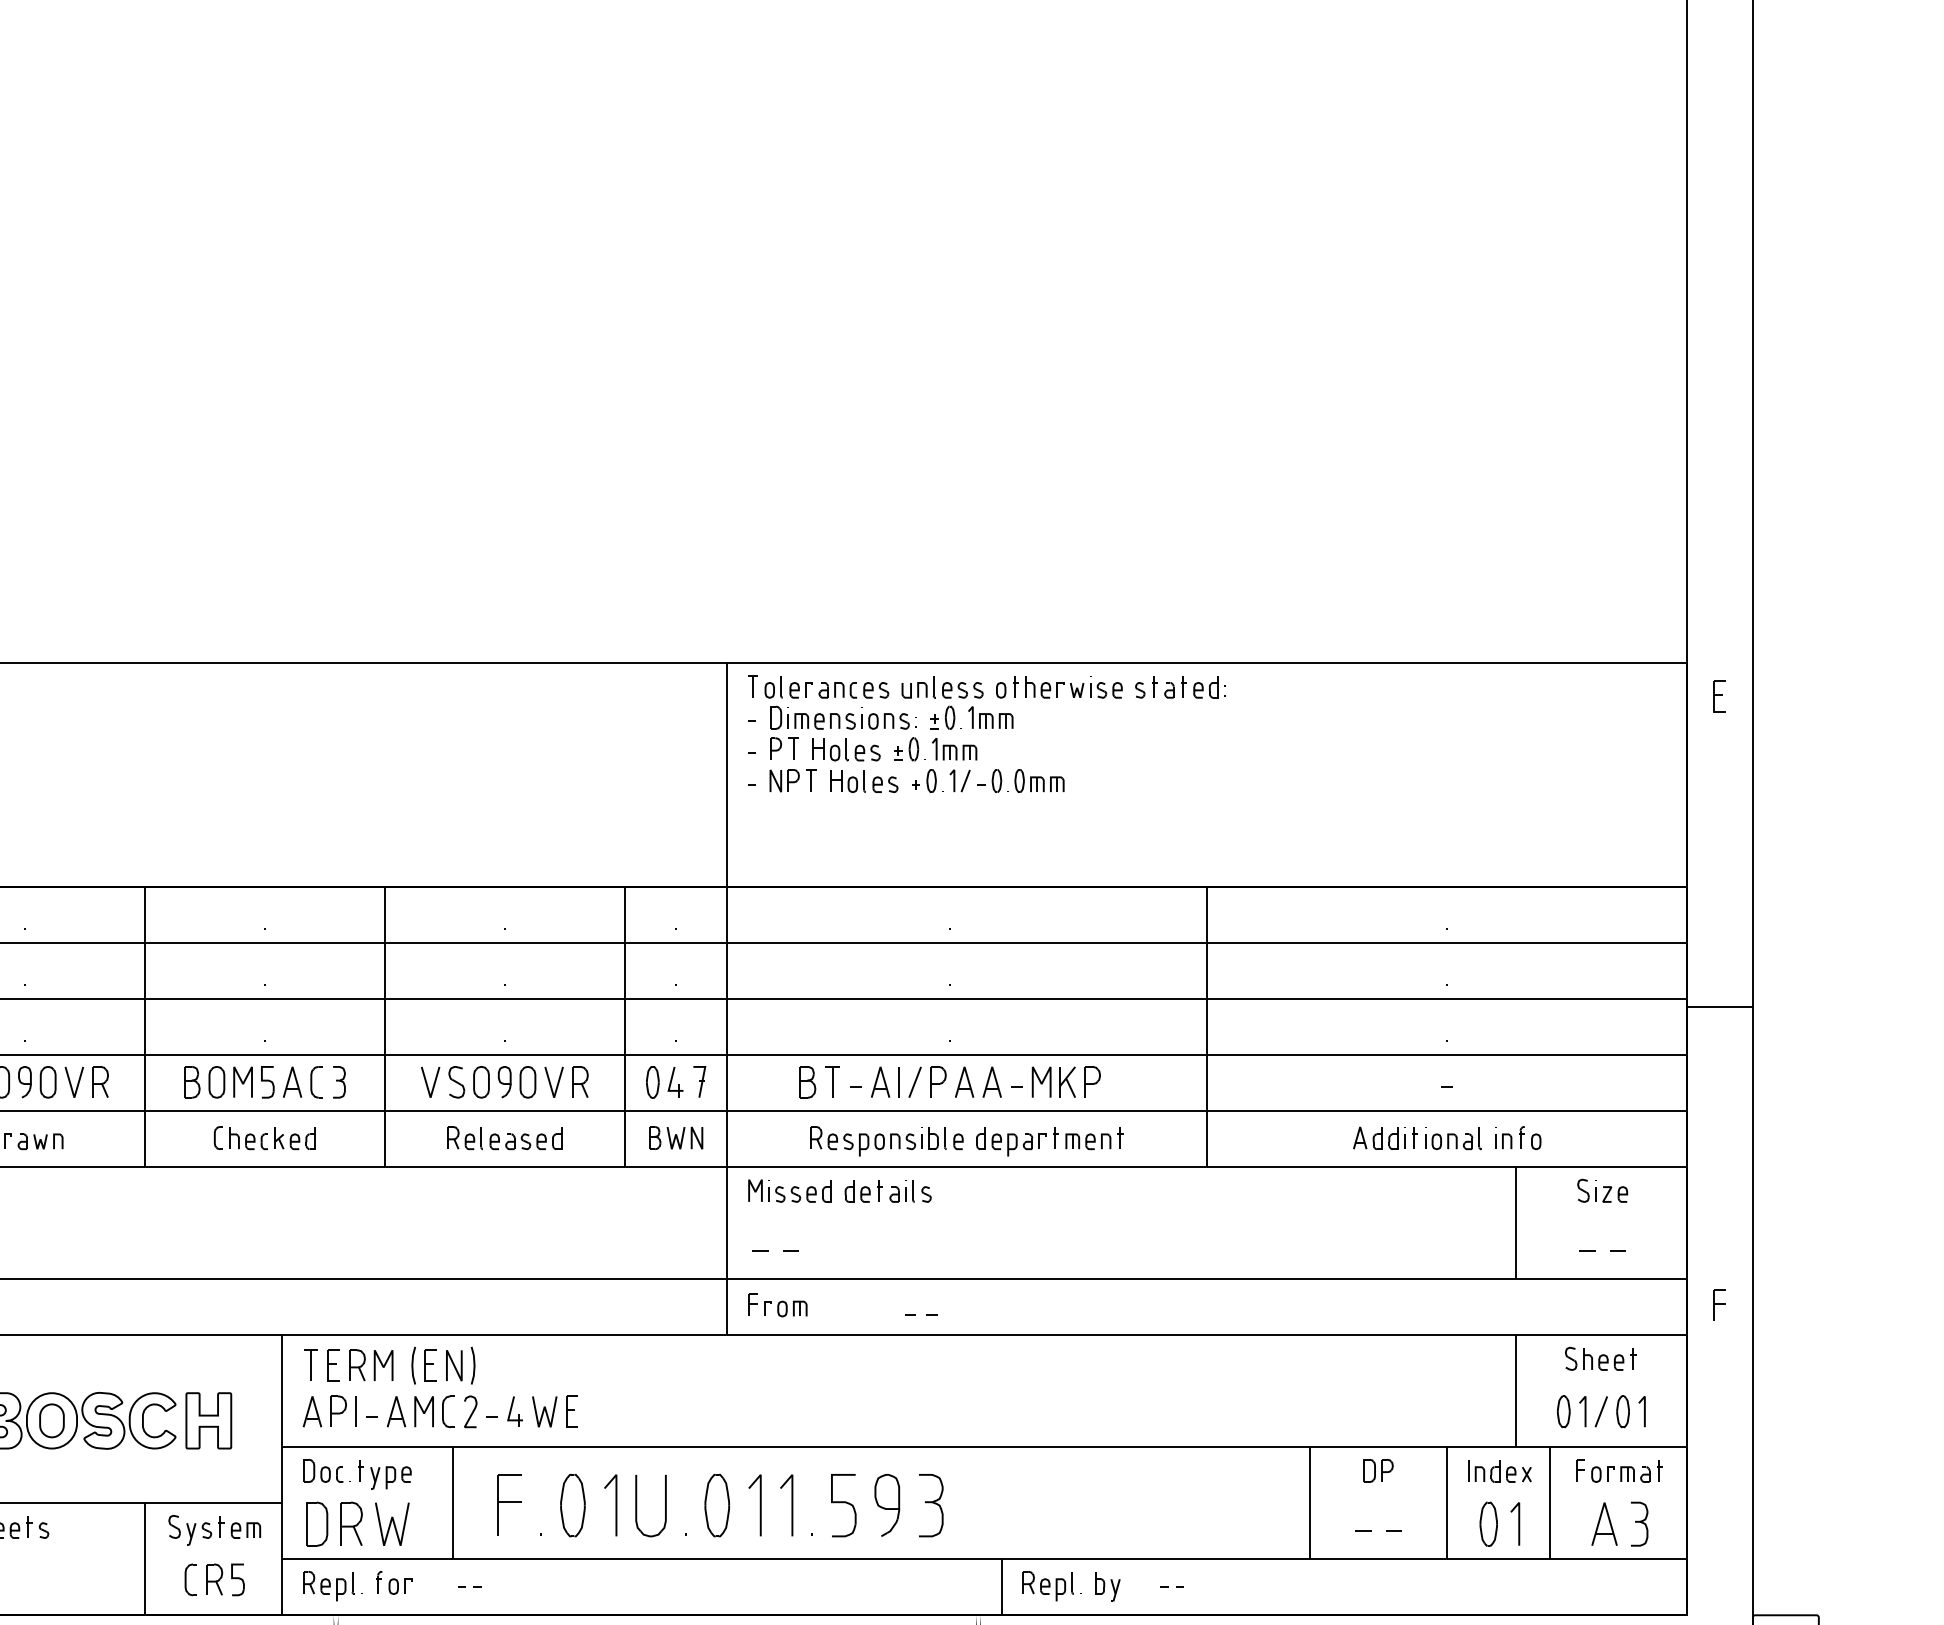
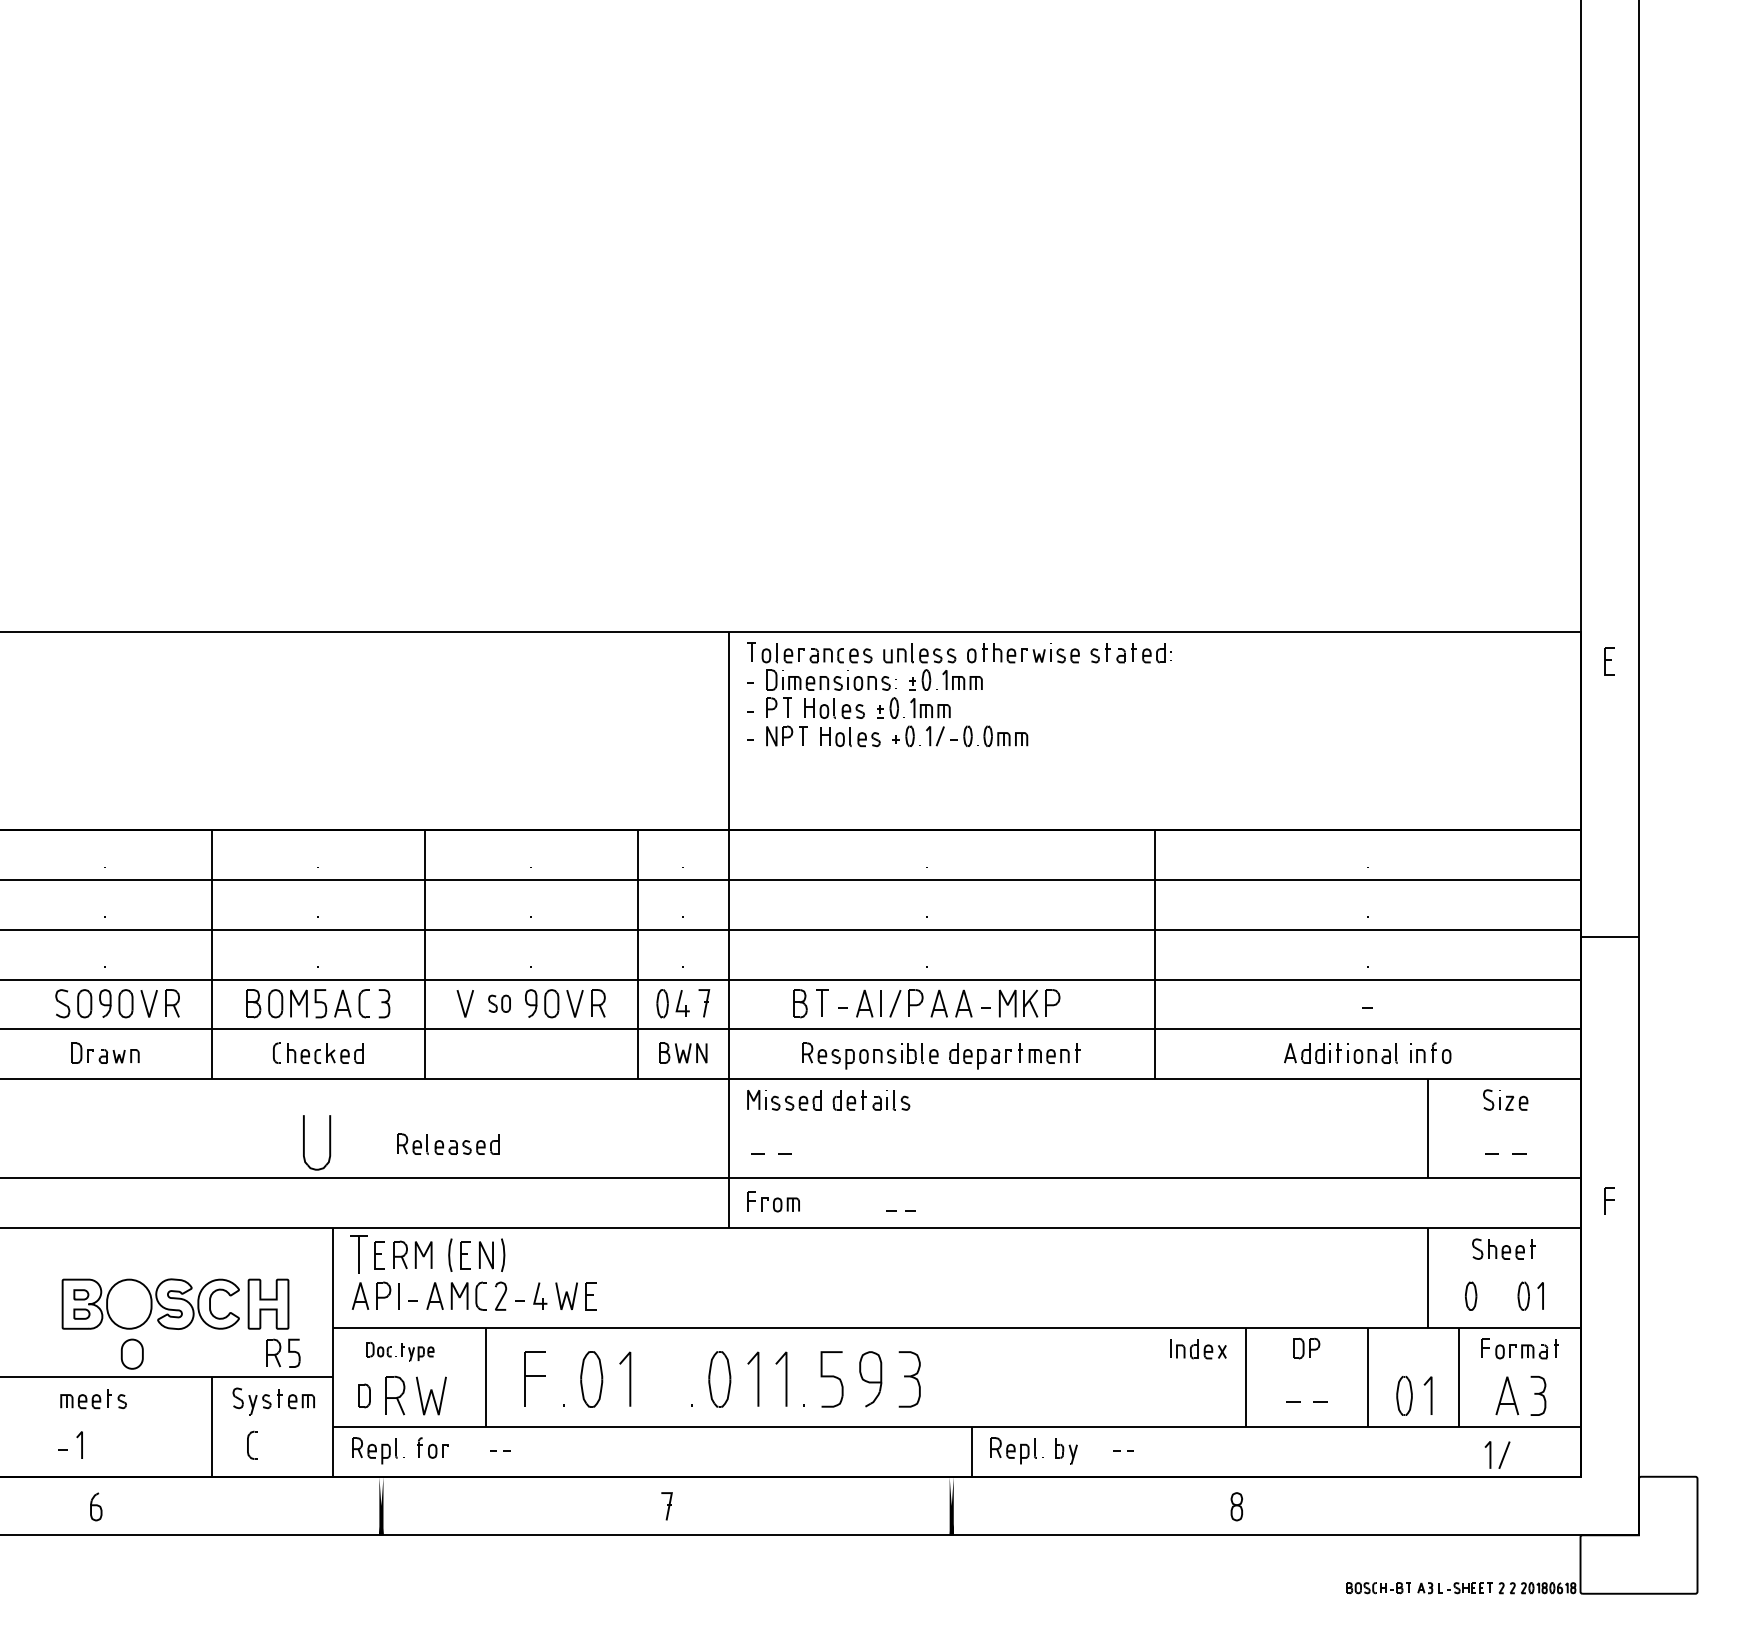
part: (469, 1082) -> (499, 1003), size x0.6
part: (505, 1137) -> (448, 1143), moved
part: (311, 1364) -> (359, 1254), size x1.4
part: (1593, 1411) -> (1497, 1454), moved
part: (51, 1420) -> (131, 1353), moved
part: (1499, 1471) -> (1198, 1349), moved
part: (357, 1474) -> (400, 1351), size x0.7
part: (665, 1505) -> (329, 1142), moved
part: (316, 1523) -> (364, 1395), size x0.6
part: (225, 1578) -> (283, 1352), moved

